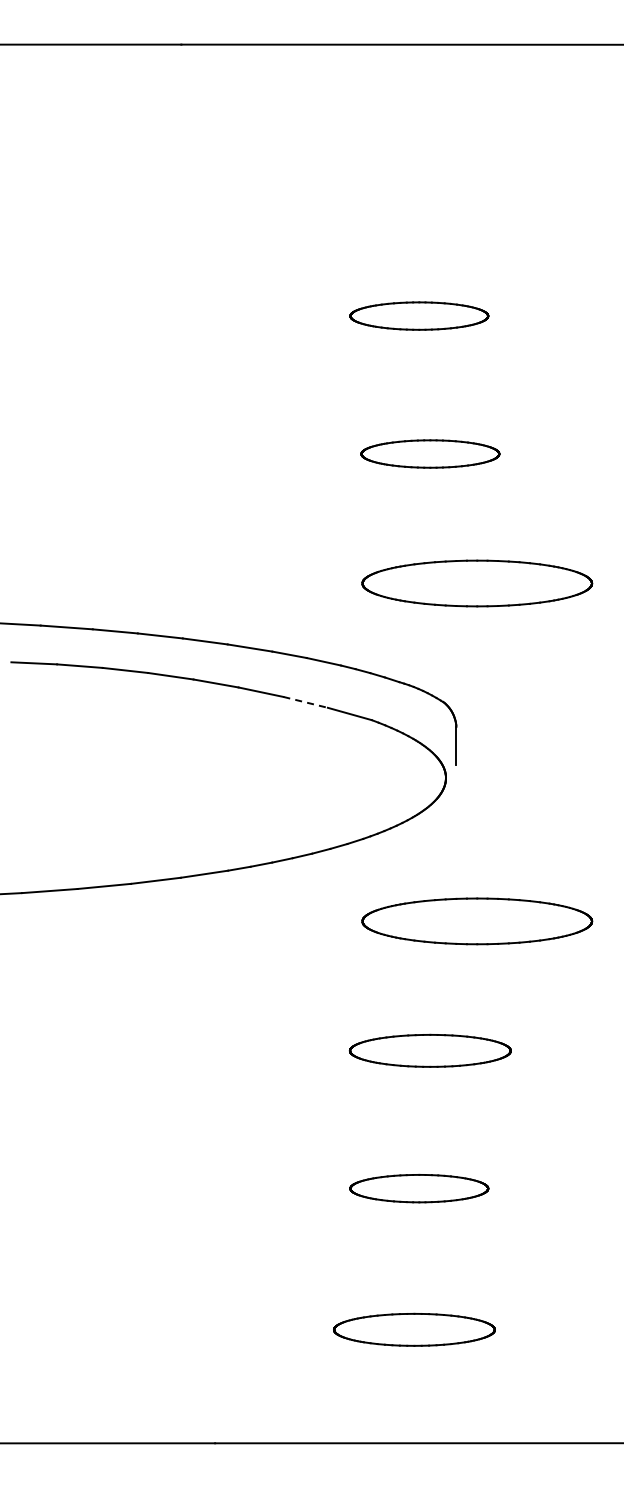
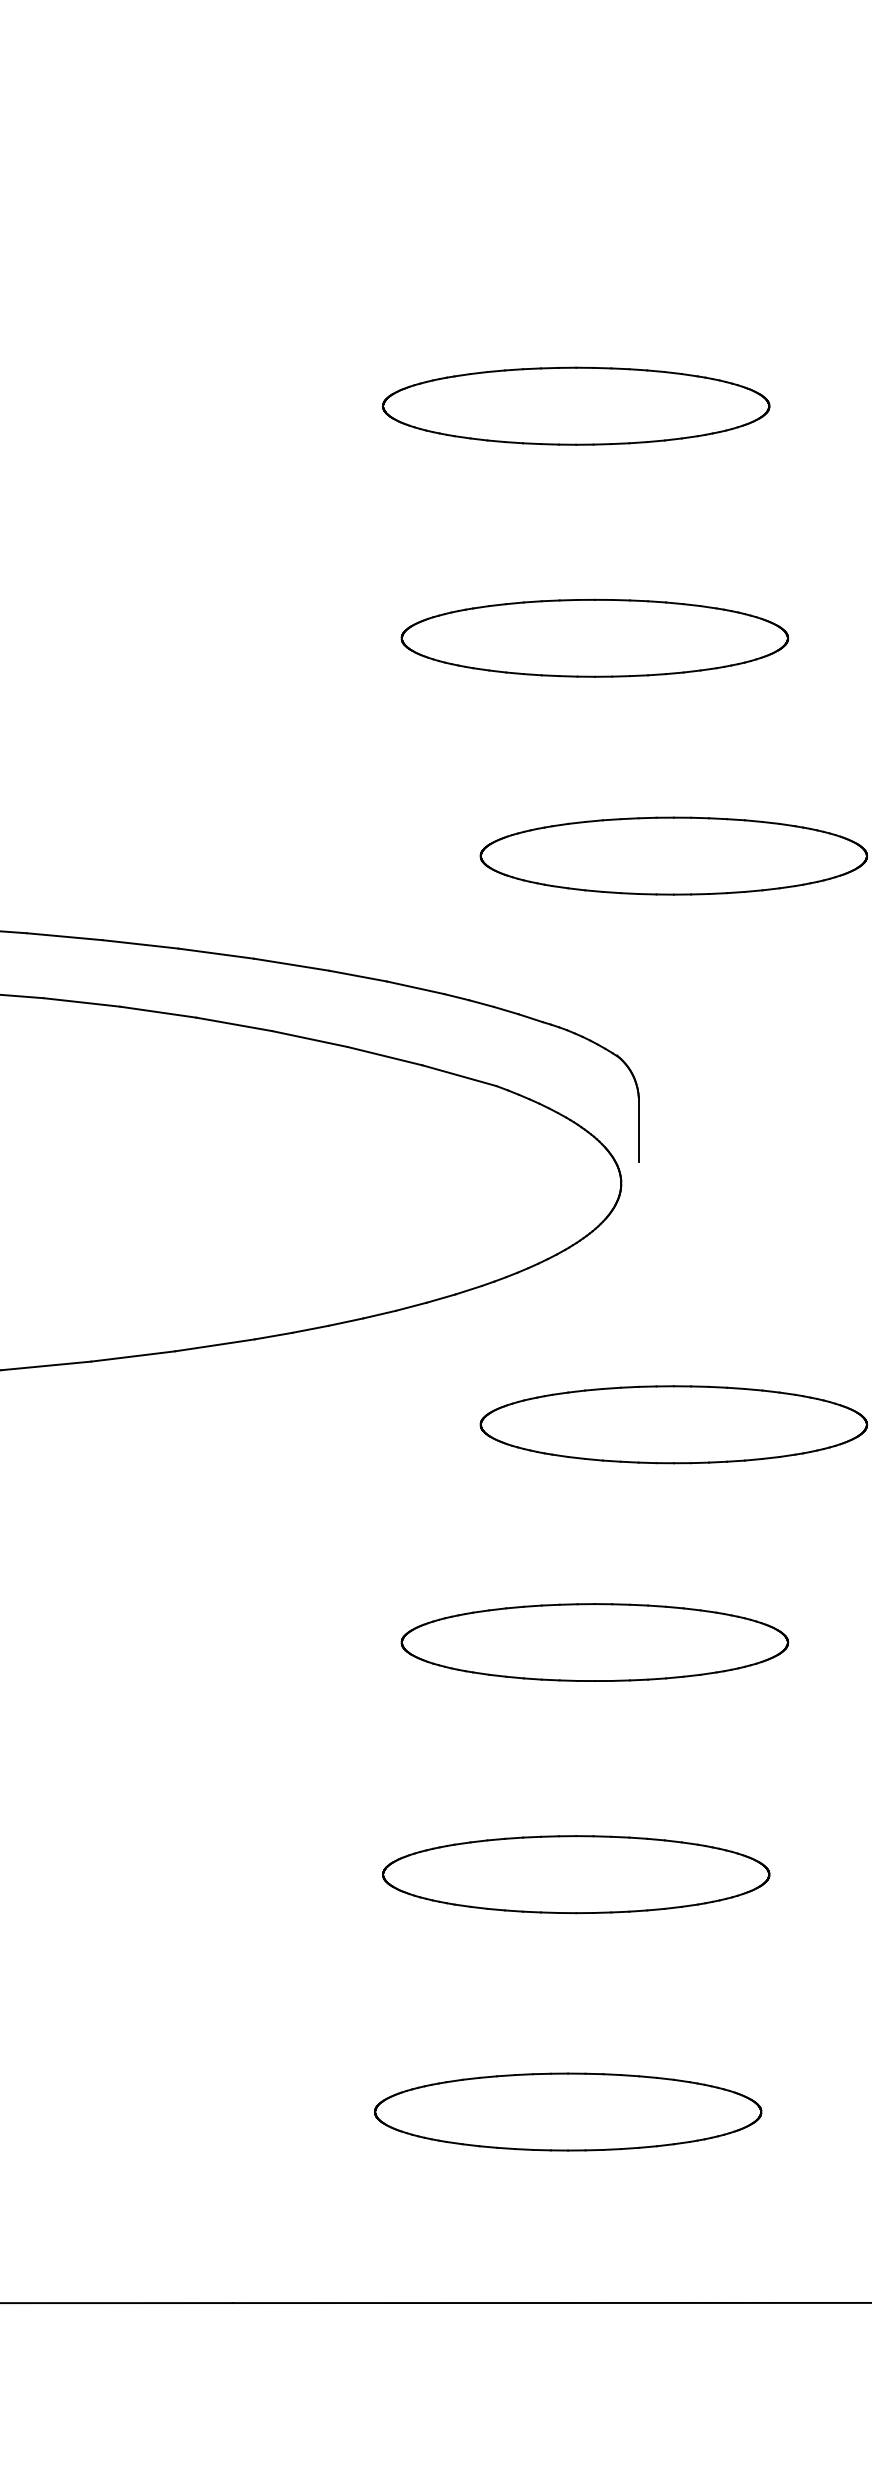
part: (419, 315) -> (576, 405), size x1.67
part: (430, 453) -> (595, 637), size x1.67
line: (305, 702) -> (384, 1056), dashed -> solid
part: (430, 1050) -> (595, 1642), size x1.43
part: (419, 1188) -> (576, 1874), size x1.67
part: (414, 1329) -> (568, 2111), size x1.43

